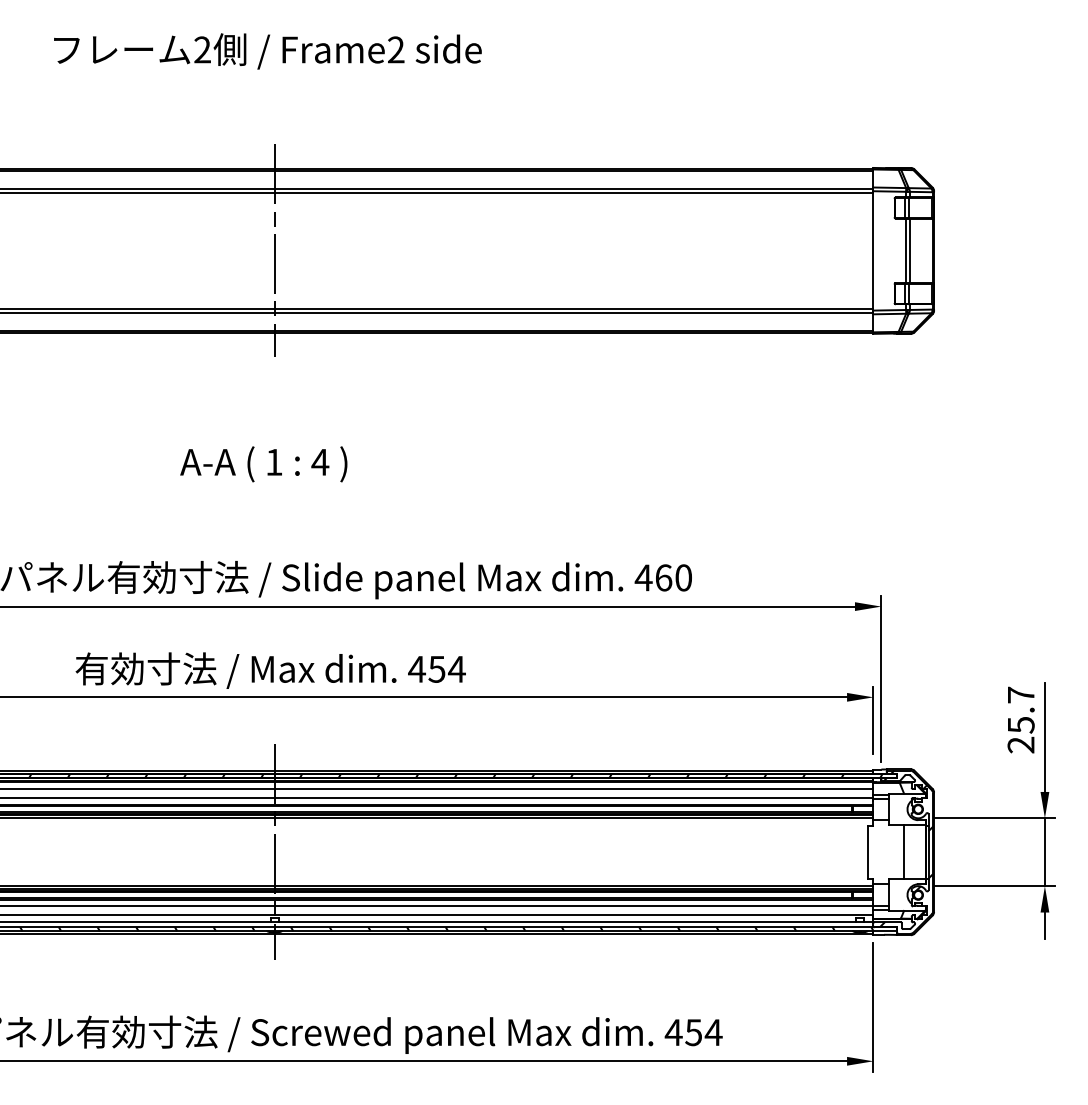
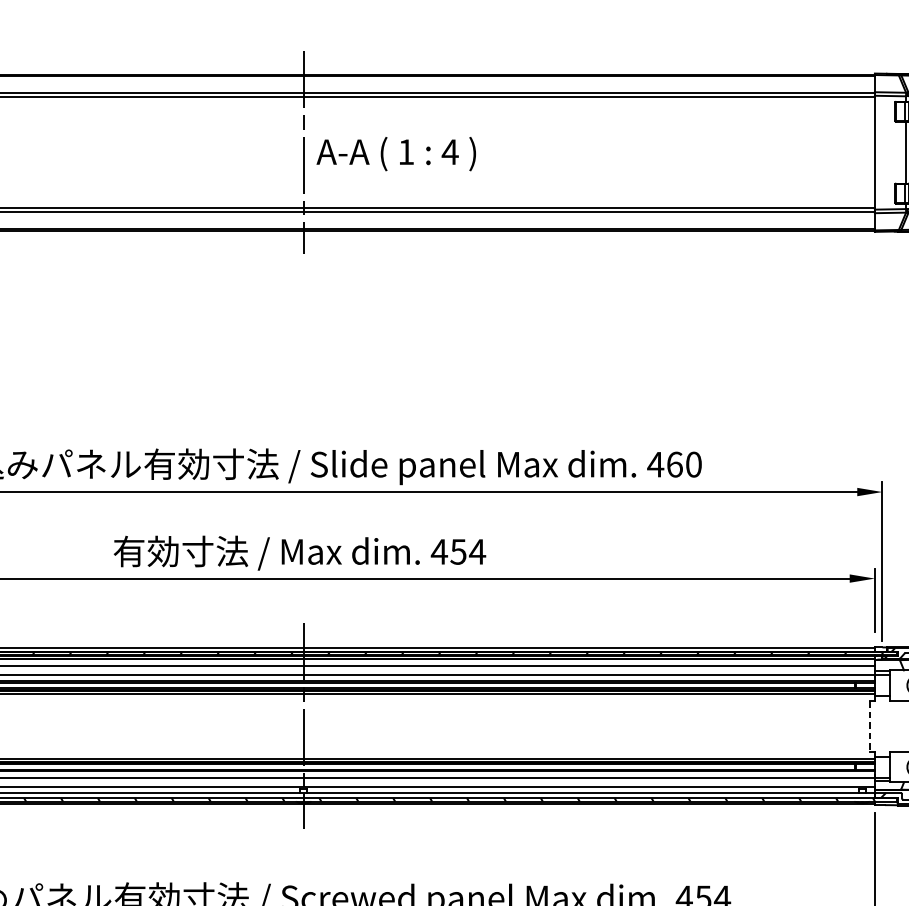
text: (263, 464) -> (396, 154), moved
line: (868, 852) -> (870, 726), solid -> dashed
line: (904, 852) -> (904, 726), removed

